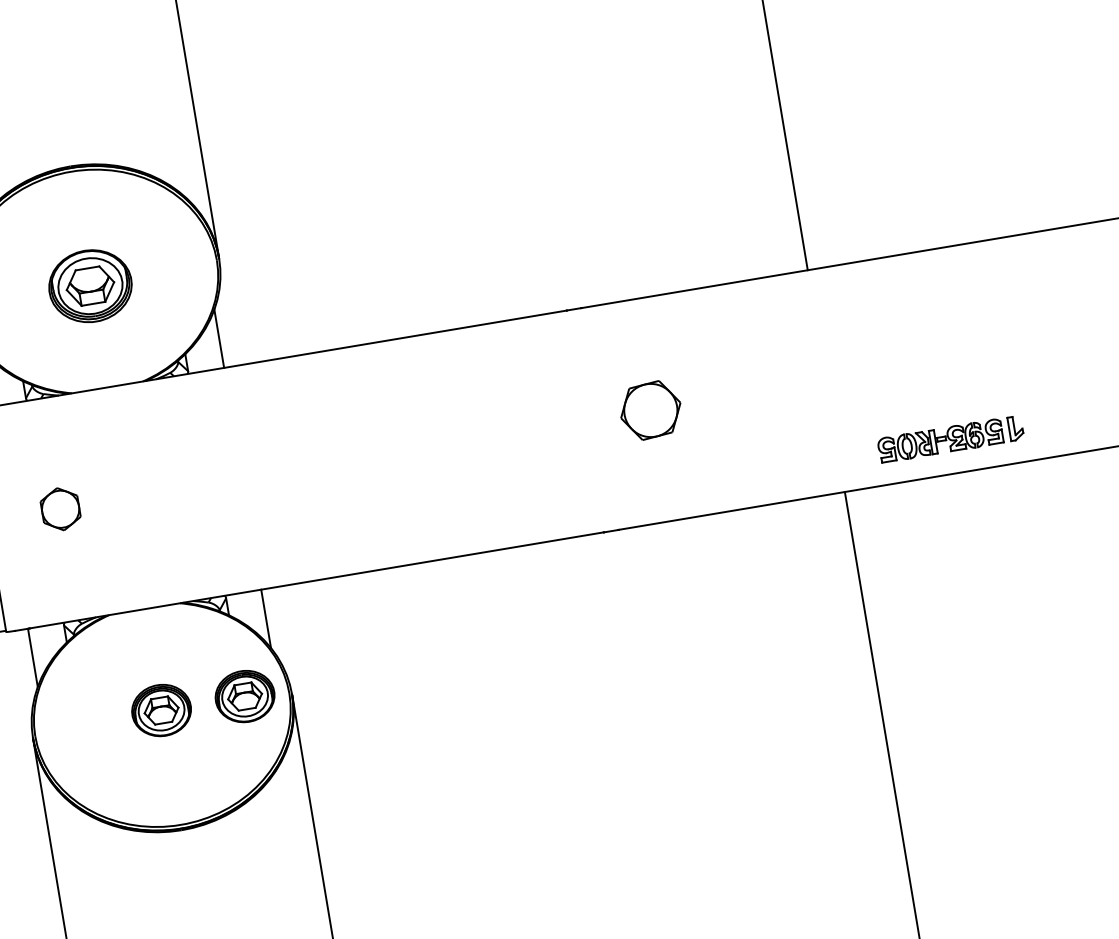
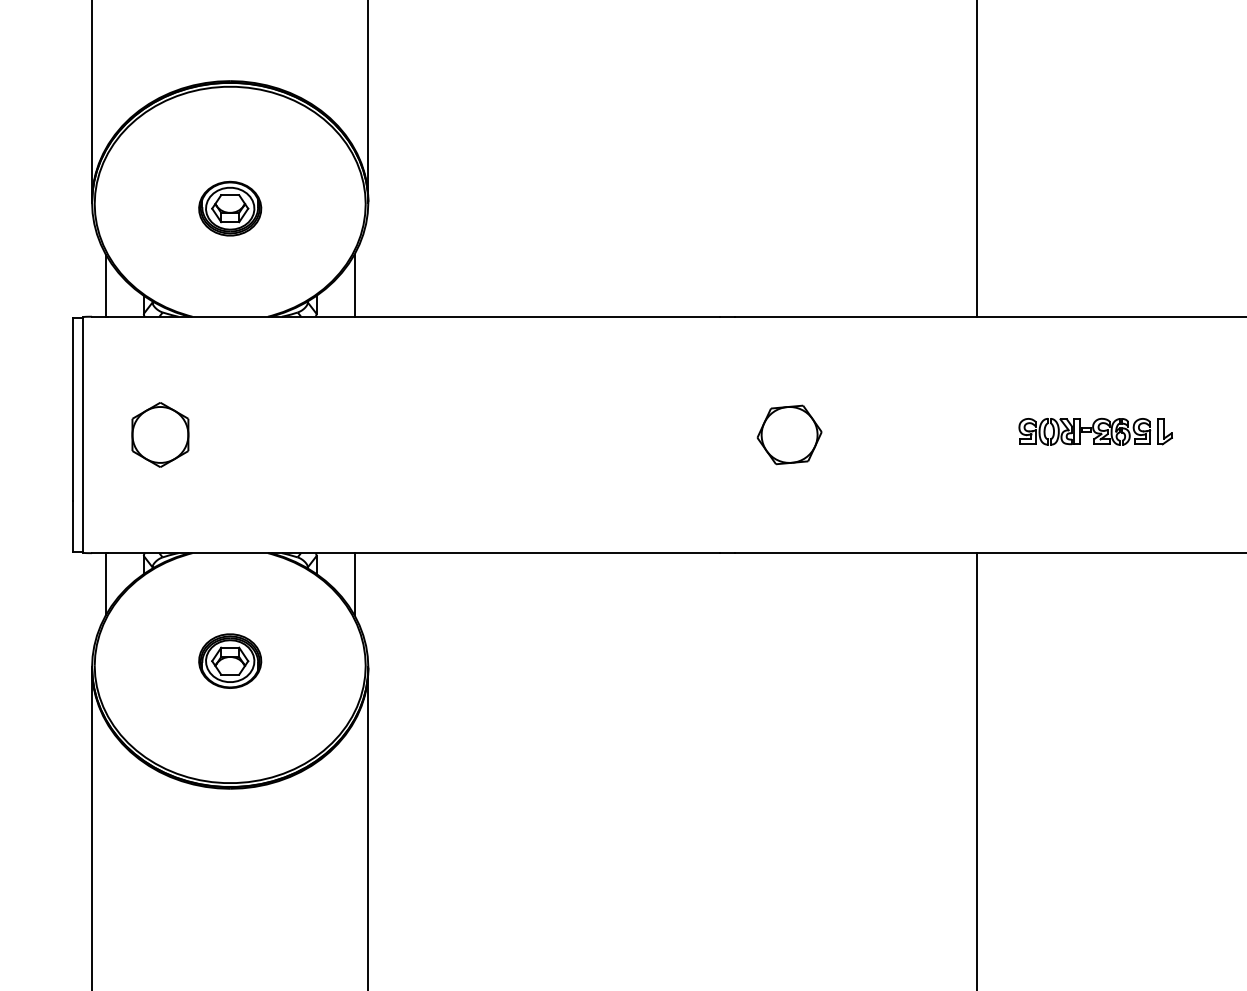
part: (90, 285) -> (230, 208), size x0.71
part: (950, 438) -> (1095, 431), moved
part: (60, 508) -> (160, 434), size x1.43
part: (245, 695) -> (319, 660), removed

